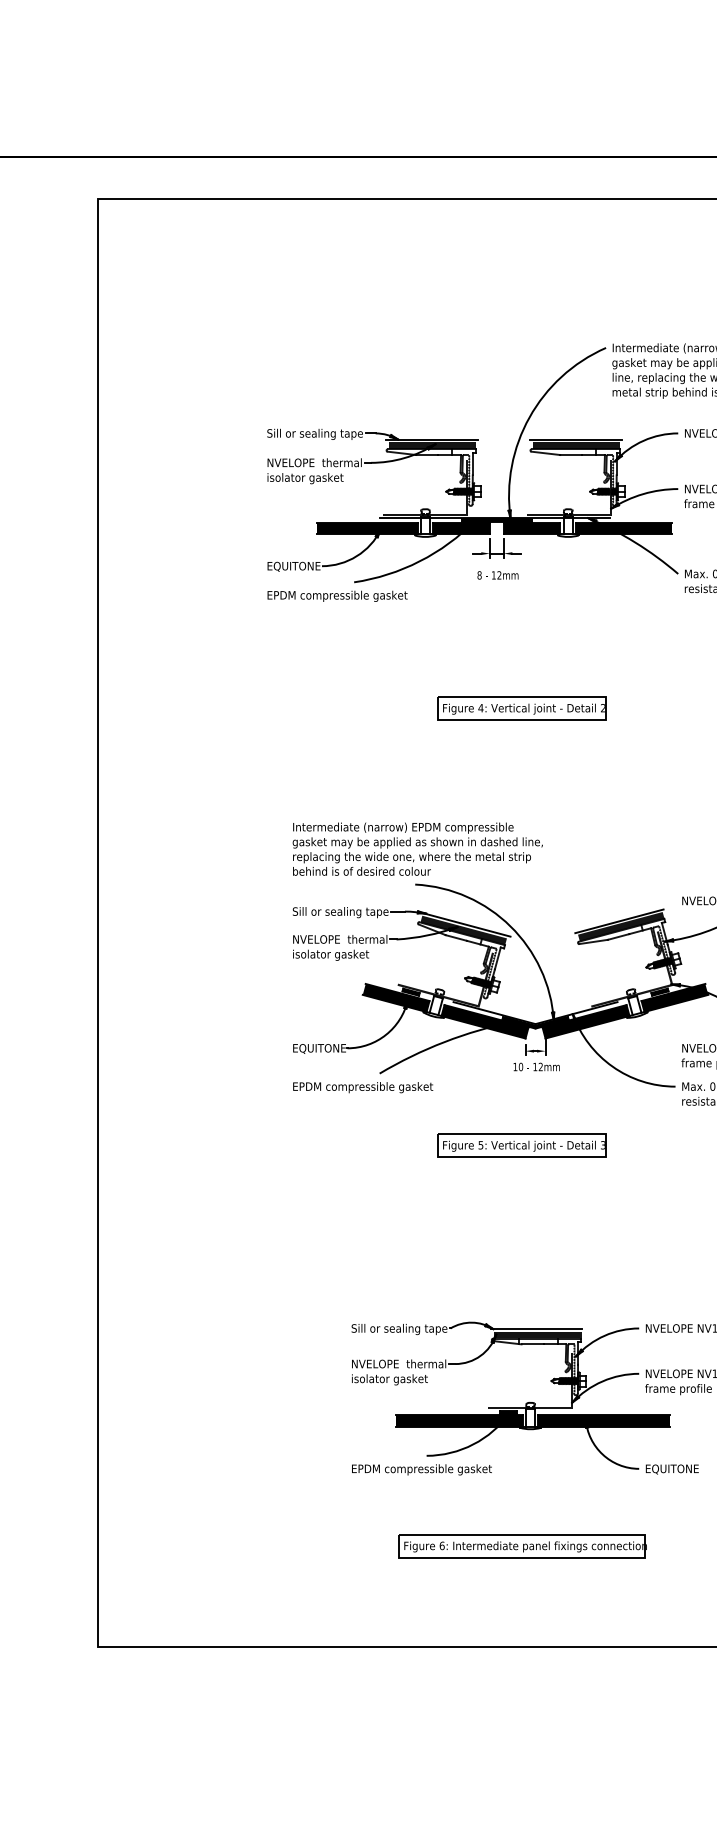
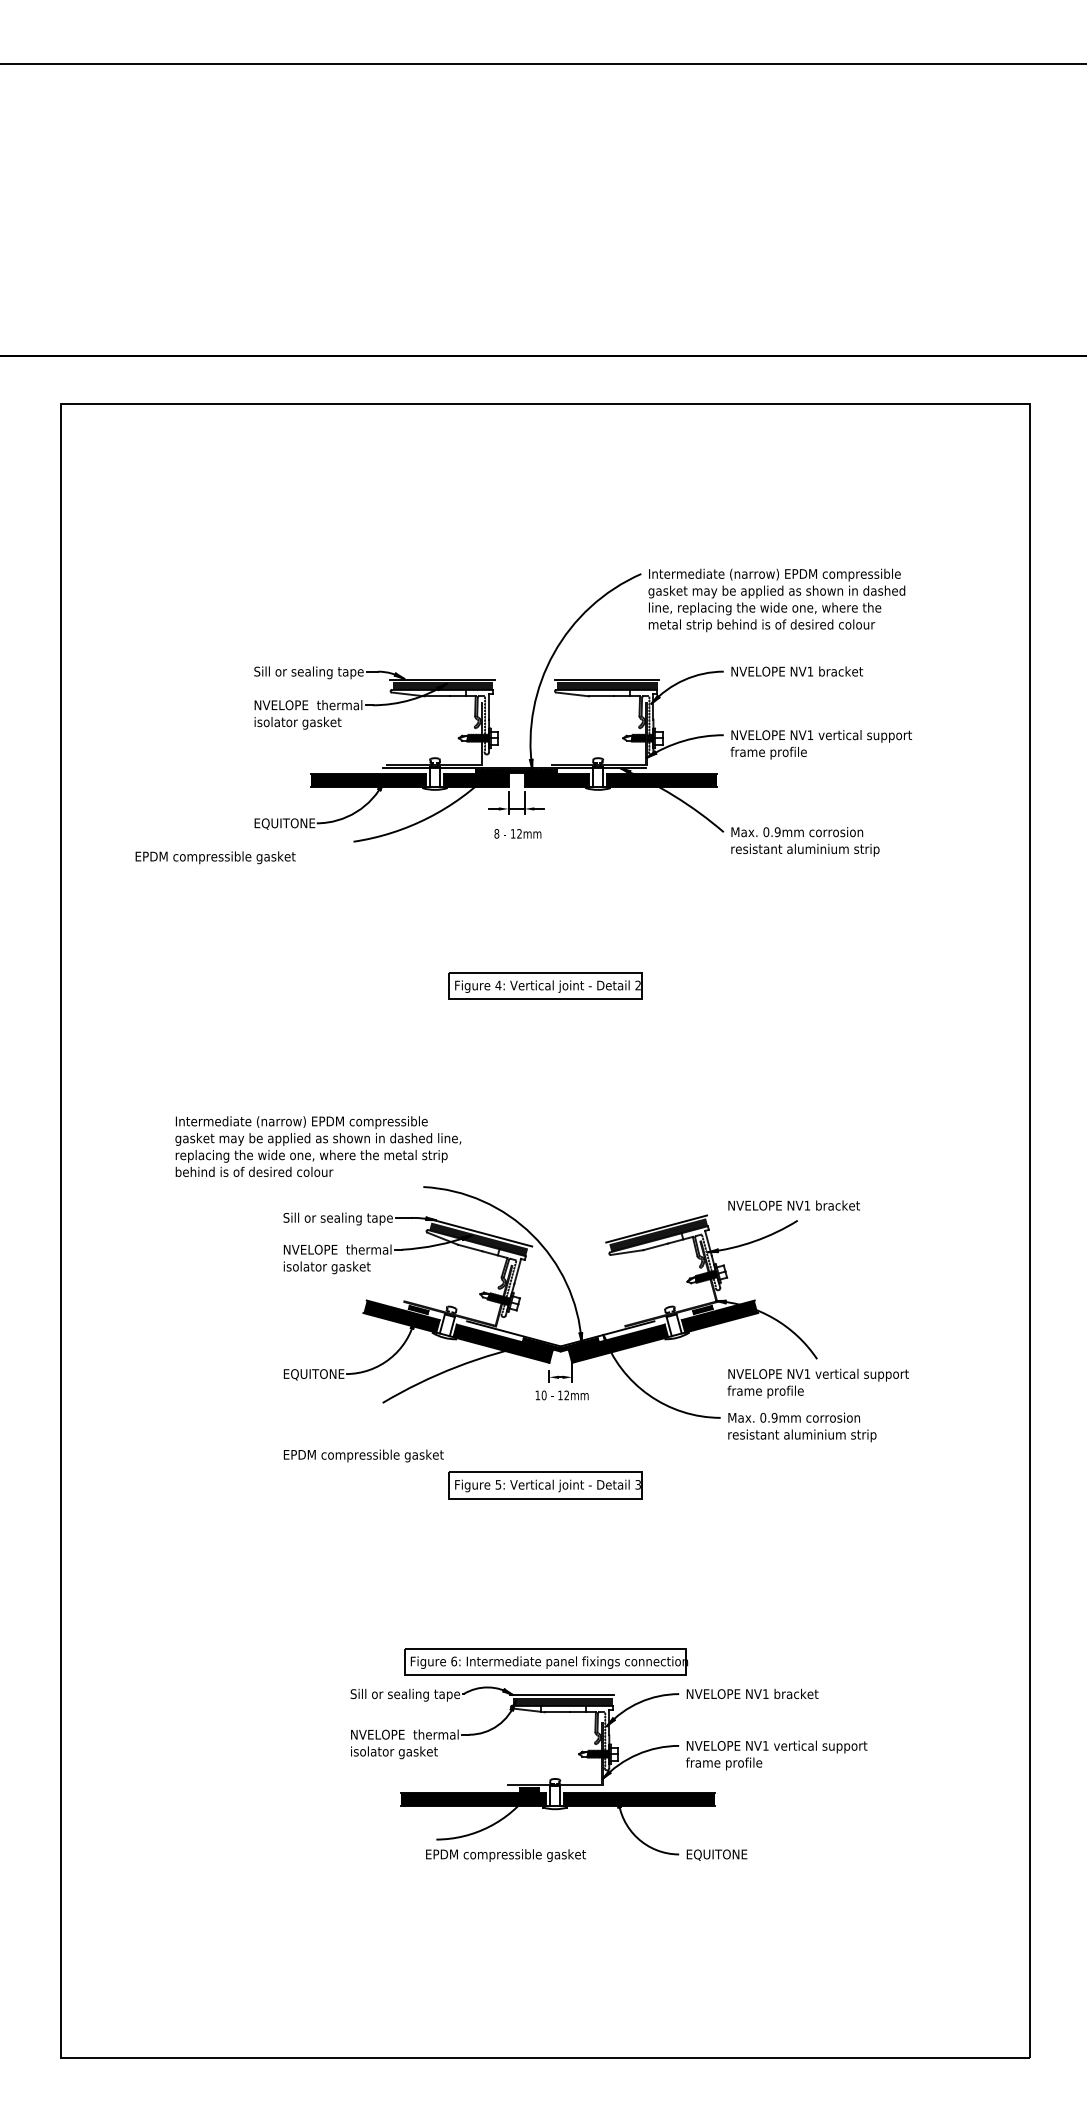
text: (337, 596) -> (215, 857), moved
text: (417, 849) -> (318, 1146), moved
text: (362, 1087) -> (363, 1455), moved
text: (421, 1469) -> (505, 1855), moved
part: (523, 1545) -> (546, 1661), moved

